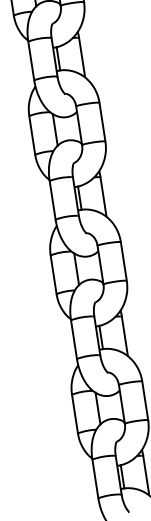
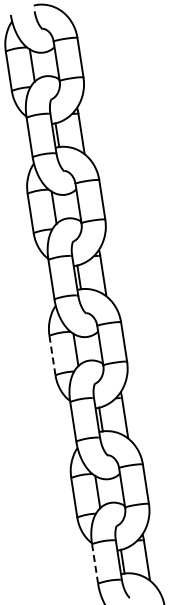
line: (53, 274) -> (52, 355), solid -> dashed
line: (95, 478) -> (95, 563), solid -> dashed

